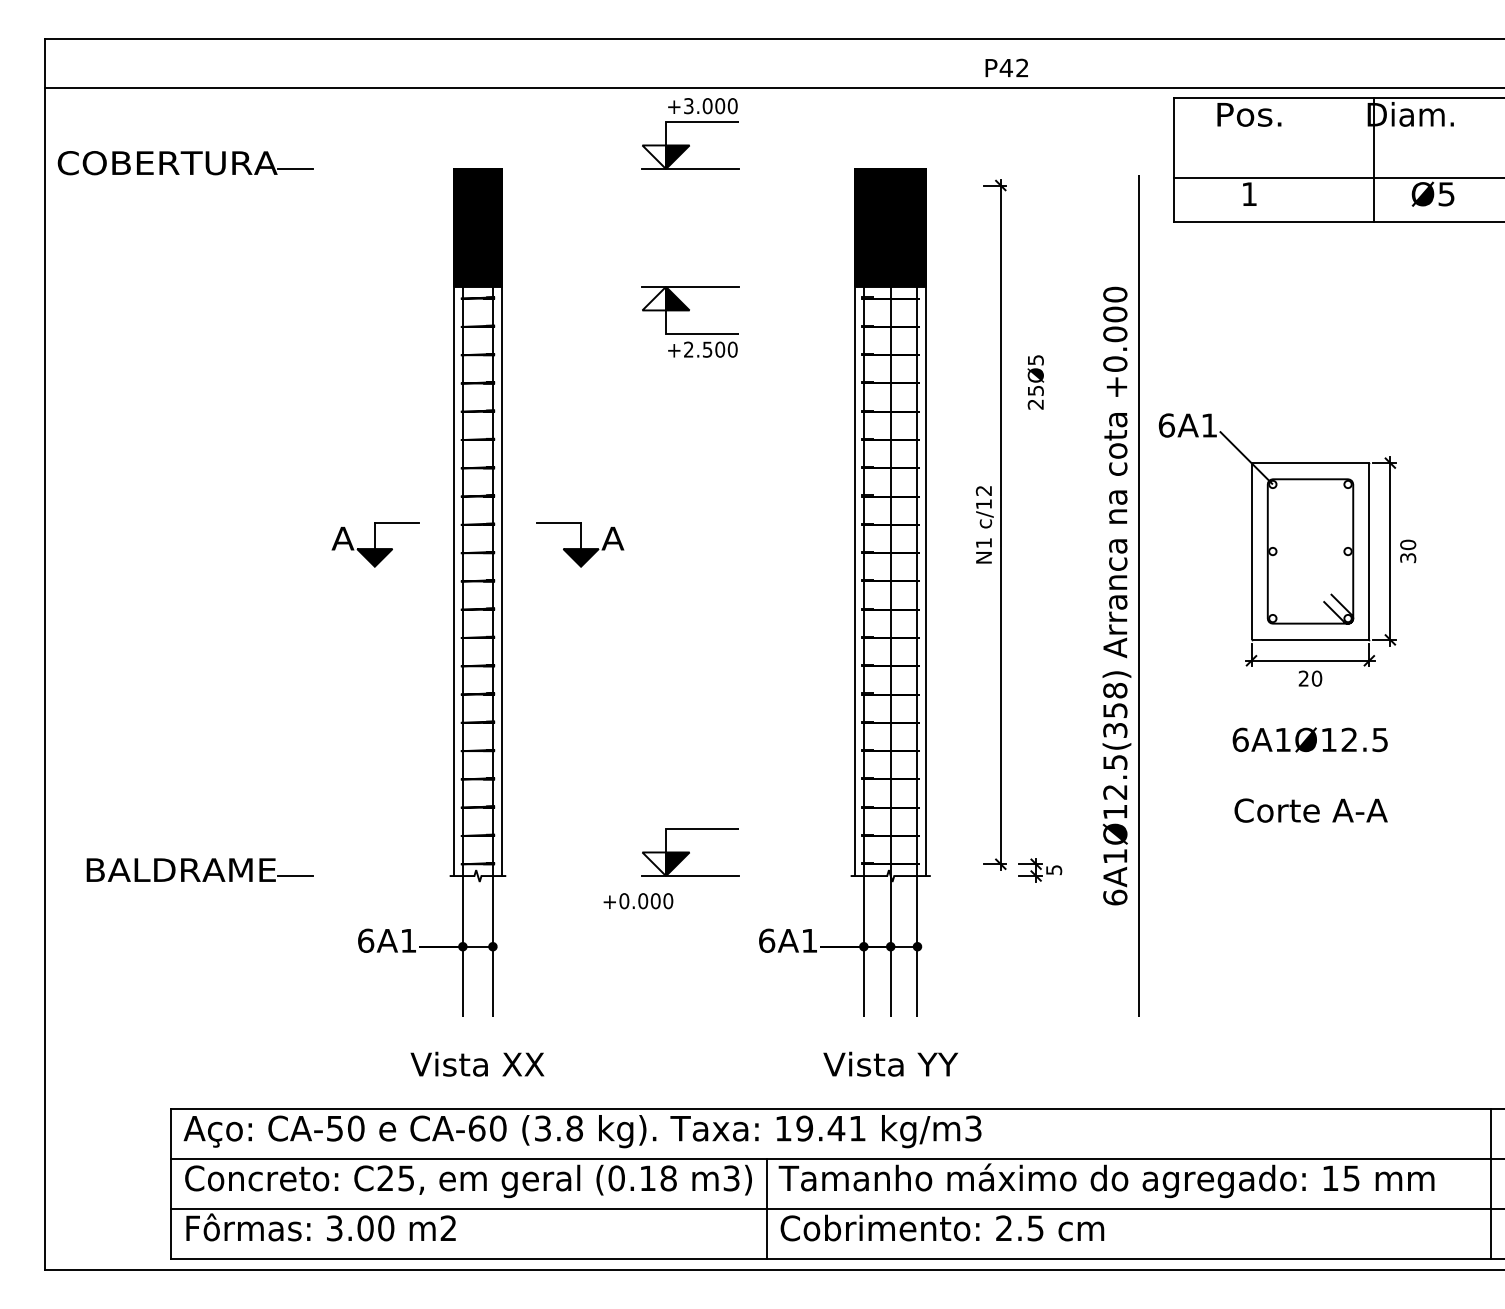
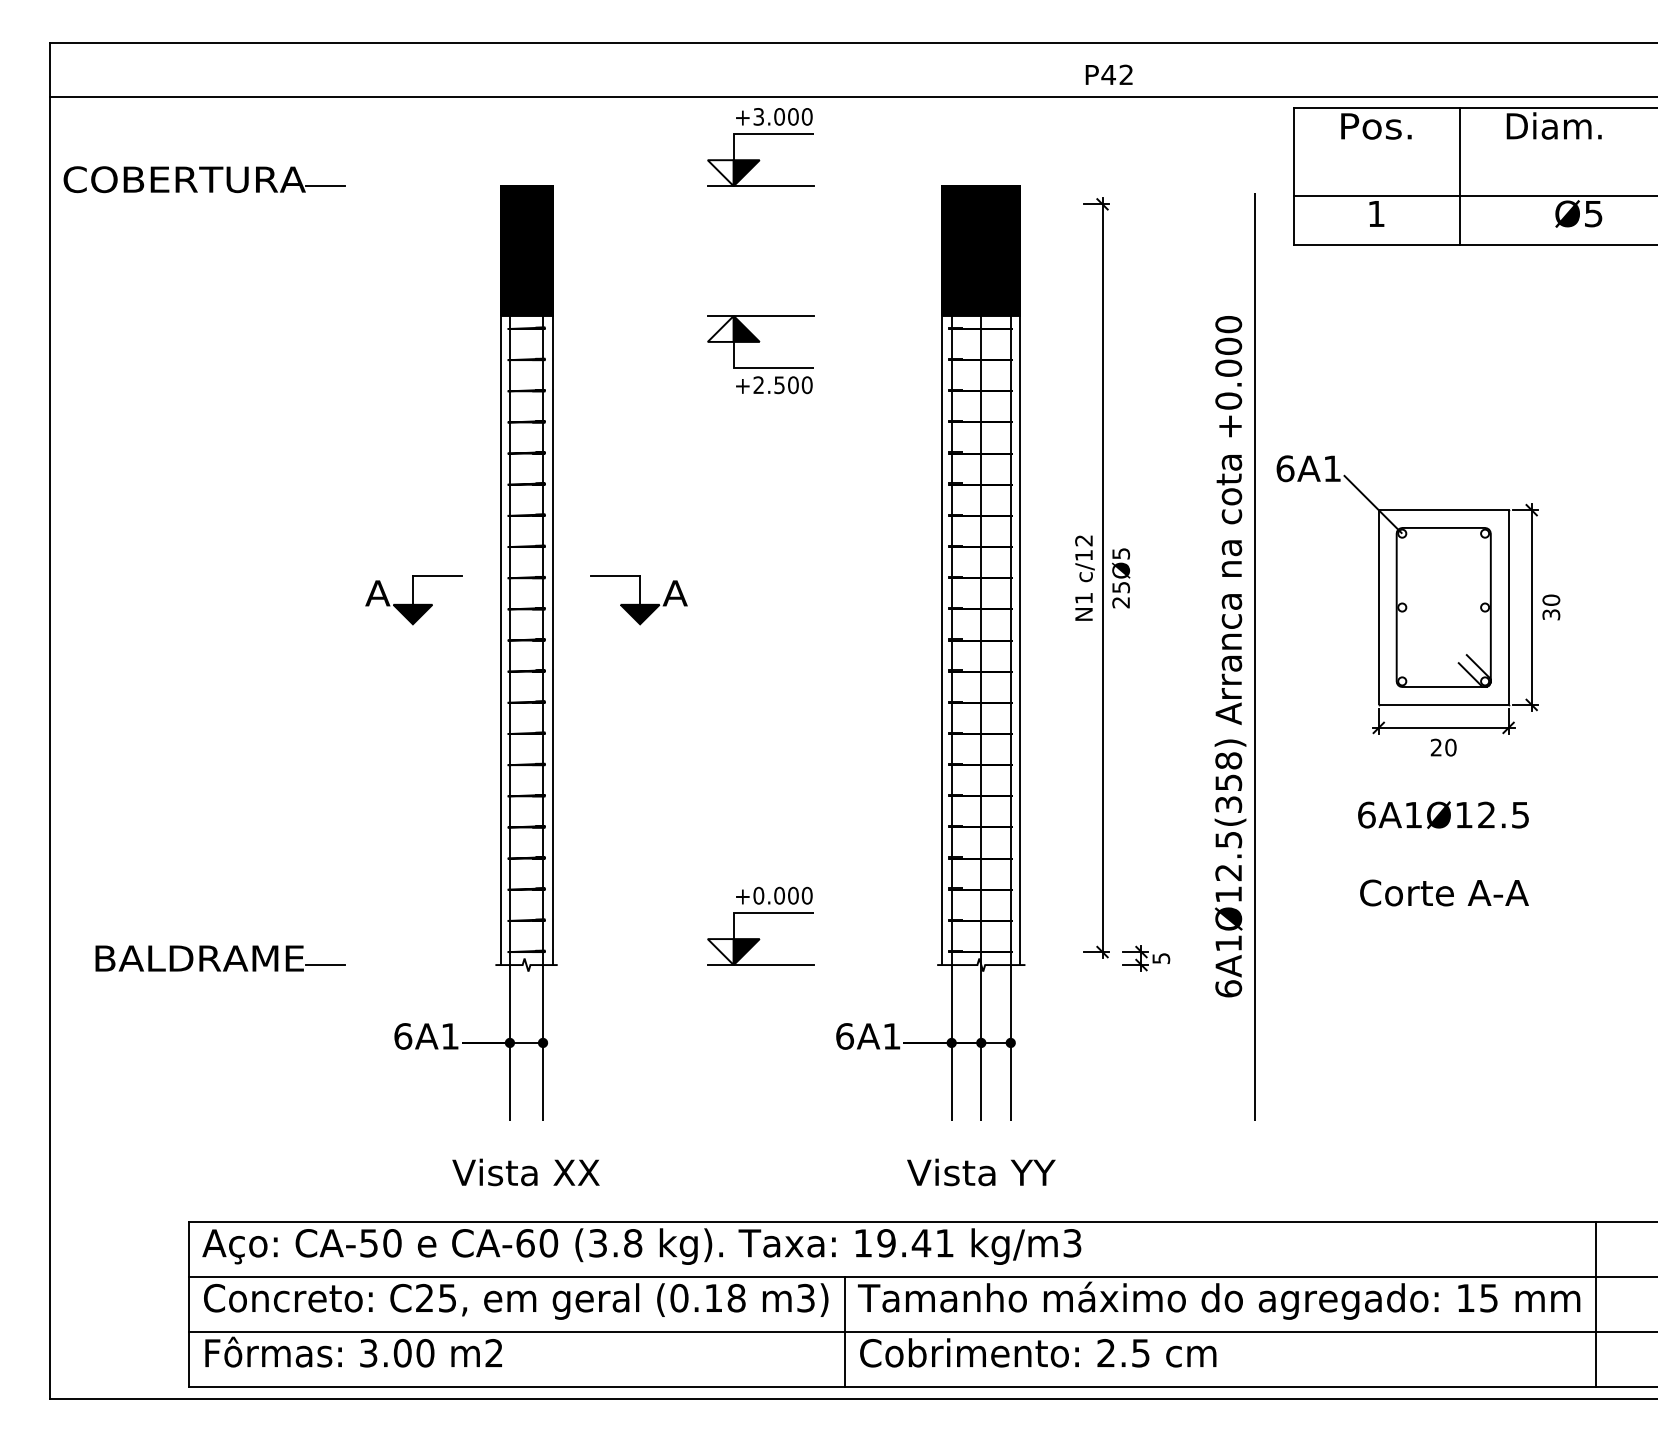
line: (1373, 160) -> (1459, 176), moved
text: (1036, 382) -> (1121, 578), moved
text: (638, 900) -> (774, 895), moved
line: (1491, 1184) -> (1596, 1304), moved

